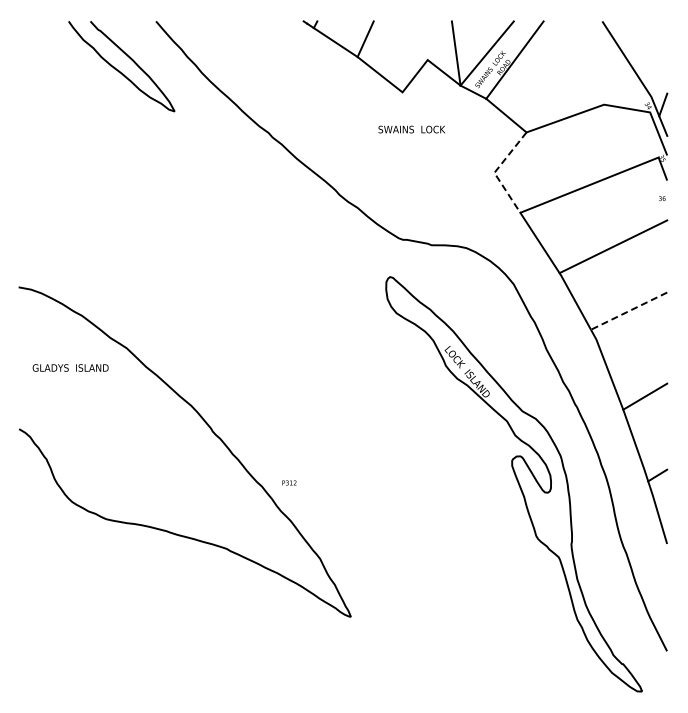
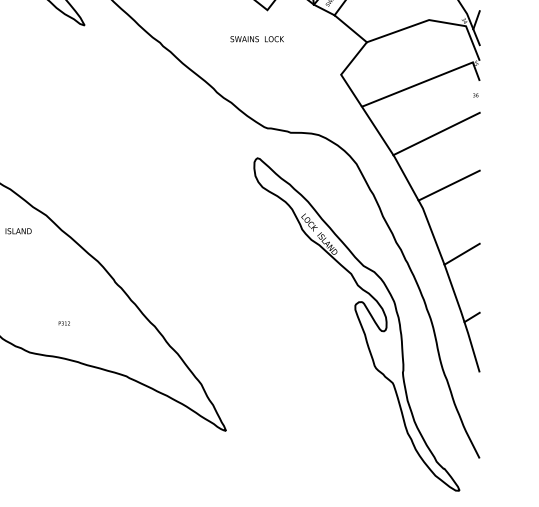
text: (411, 129) -> (256, 39), moved
line: (495, 172) -> (342, 74), dashed -> solid
line: (628, 311) -> (448, 185), dashed -> solid
text: (289, 482) -> (64, 323), moved

